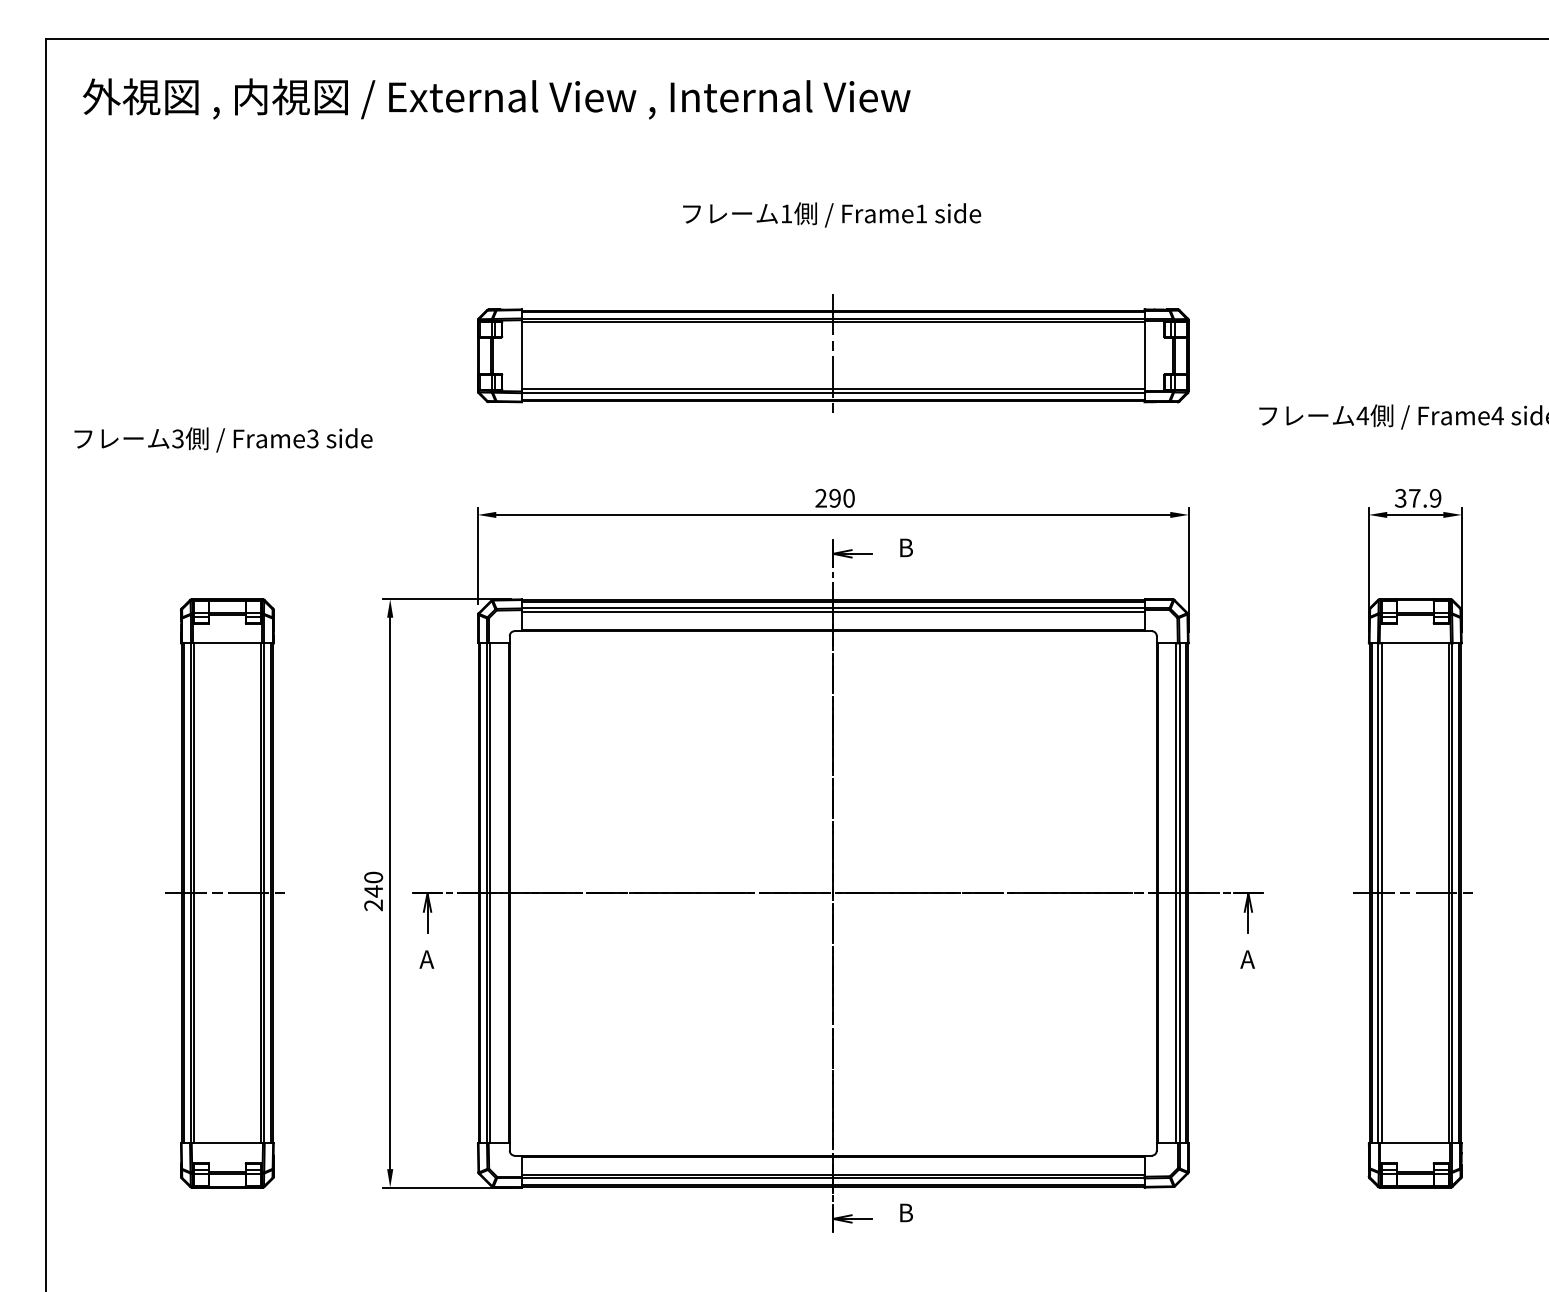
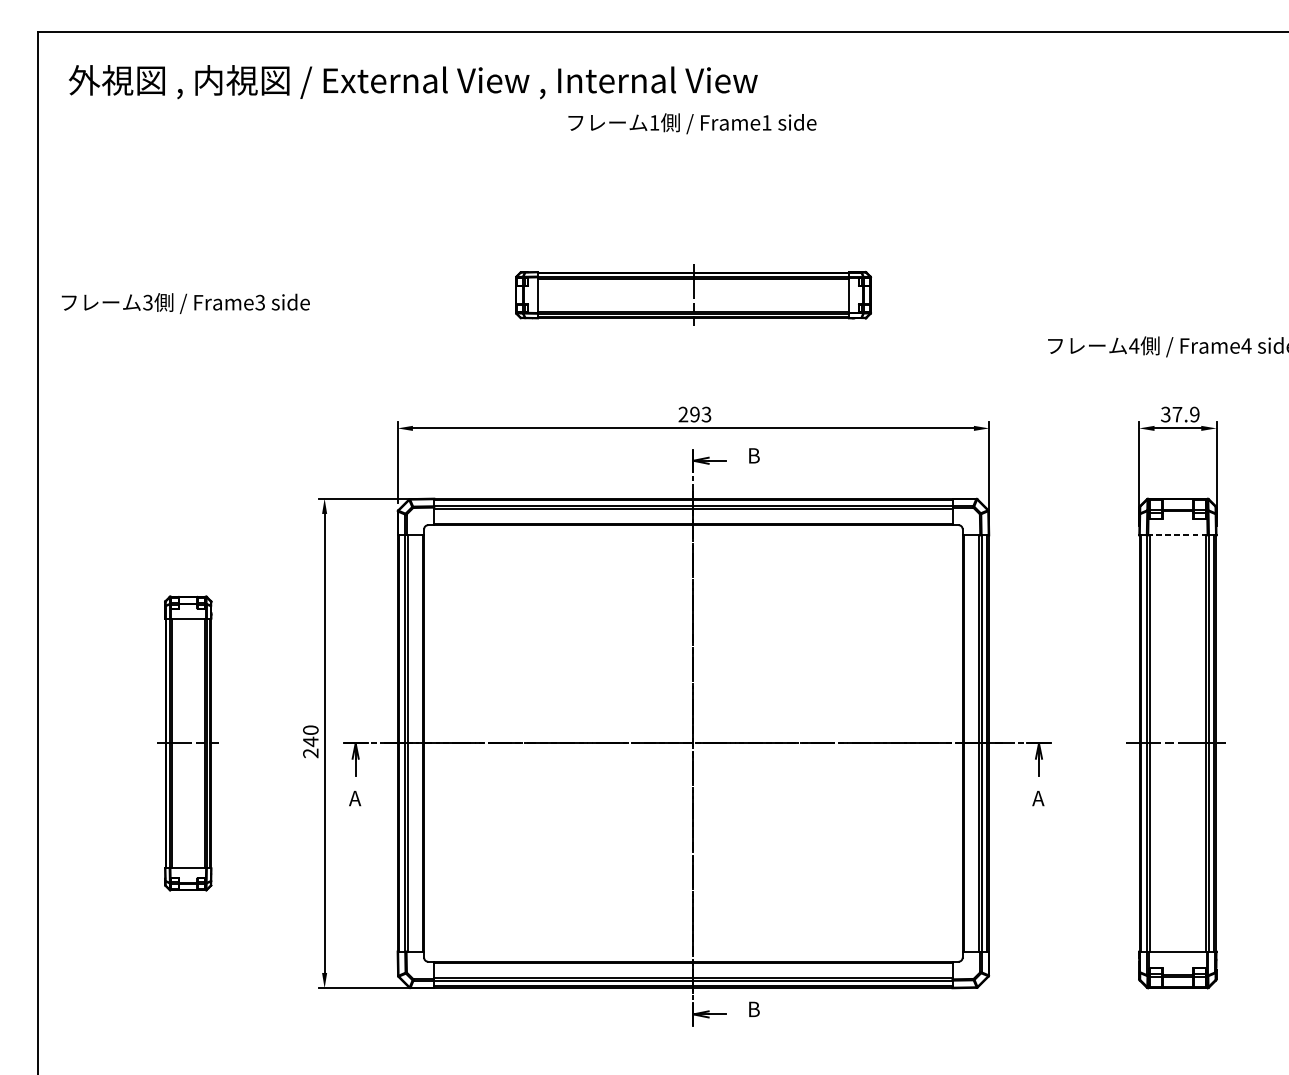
text: (832, 214) -> (692, 123), moved
part: (833, 353) -> (693, 294), size x0.6
text: (223, 439) -> (185, 303), moved
text: (848, 498) -> (706, 414), 290 -> 293
line: (1415, 643) -> (1178, 535), solid -> dashed
part: (224, 893) -> (186, 743), size x0.6

